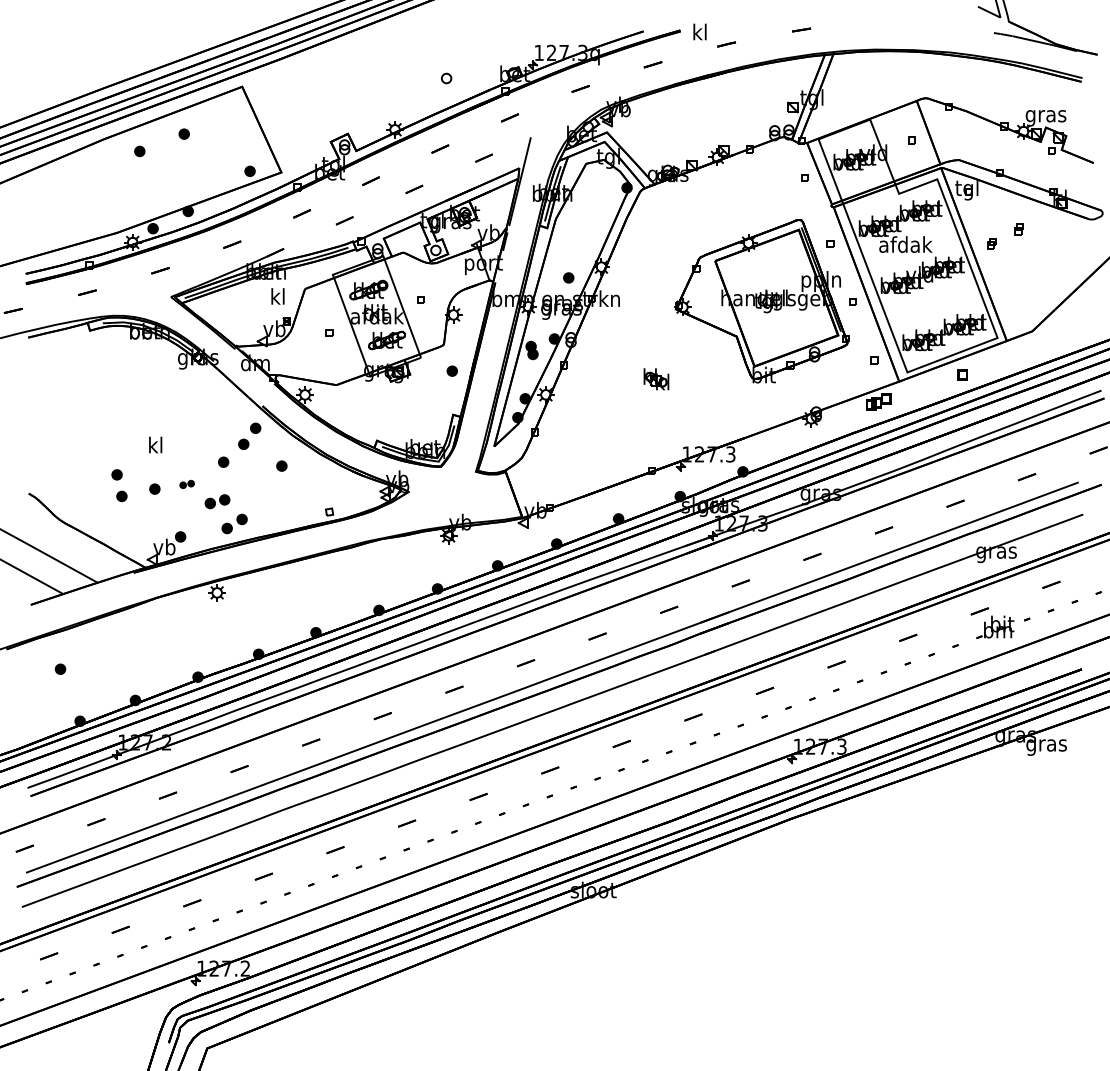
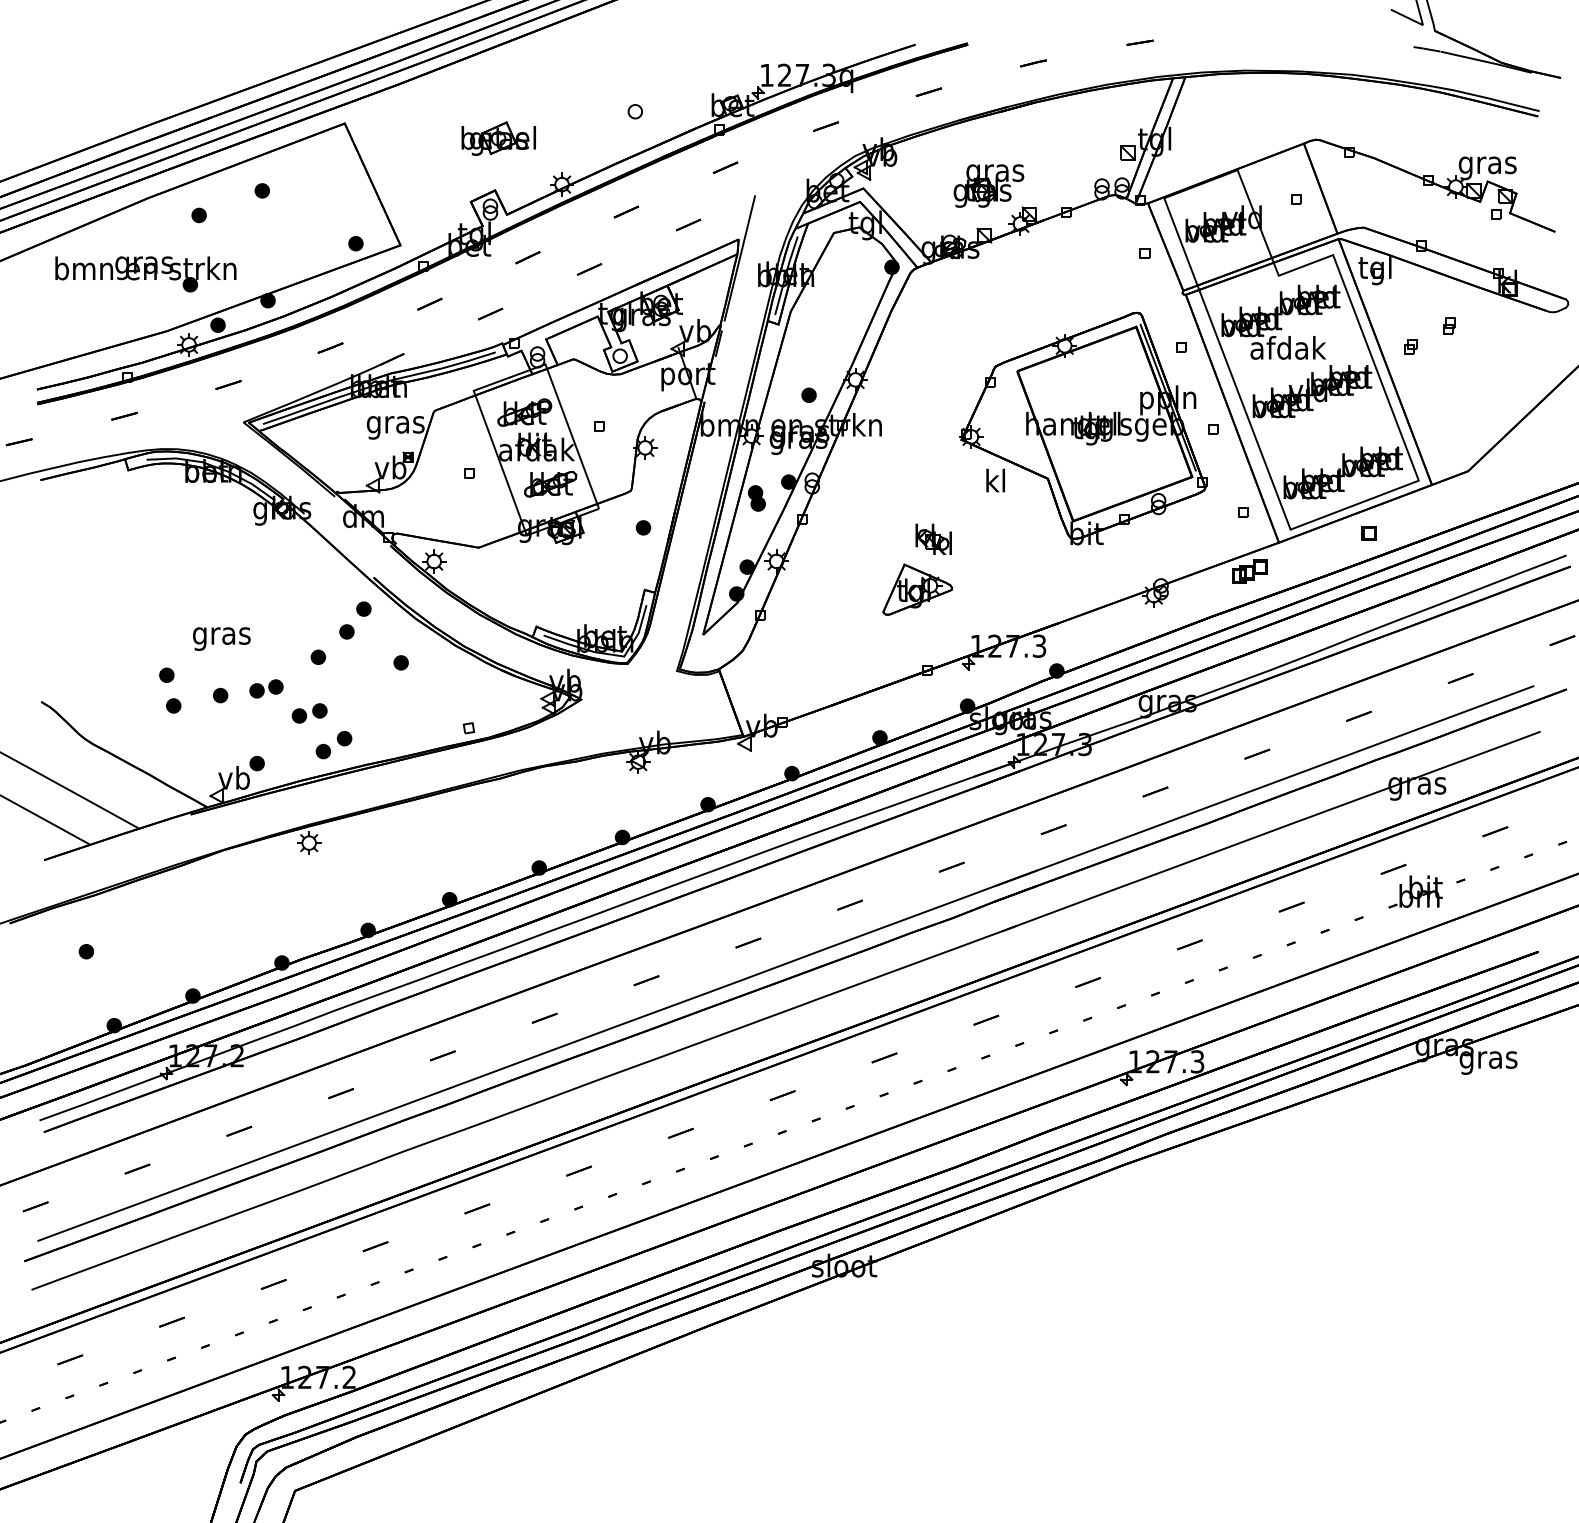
text: (699, 31) -> (995, 480), moved
part: (350, 97) -> (498, 138), added
part: (694, 130) -> (988, 185), added
part: (102, 192) -> (145, 274), added
text: (277, 298) -> (395, 424), kl -> gras
part: (645, 414) -> (917, 589), added
text: (155, 446) -> (221, 635), kl -> gras
part: (187, 484) -> (266, 688), size x1.67

